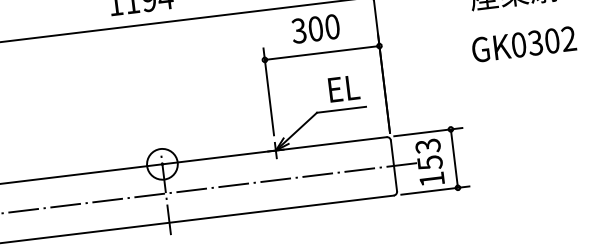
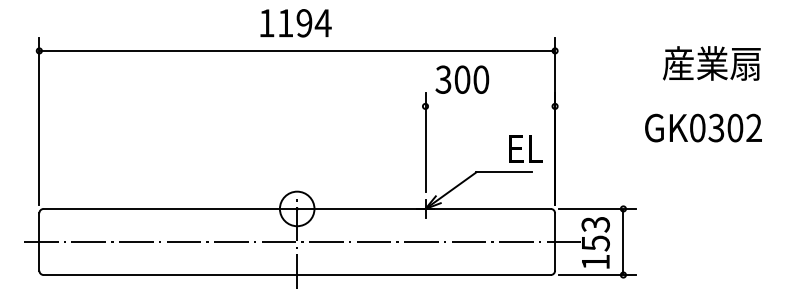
text: (315, 28) -> (462, 79), moved
text: (524, 43) -> (703, 127), moved
line: (322, 53) -> (490, 106), removed
text: (343, 88) -> (525, 148), moved

